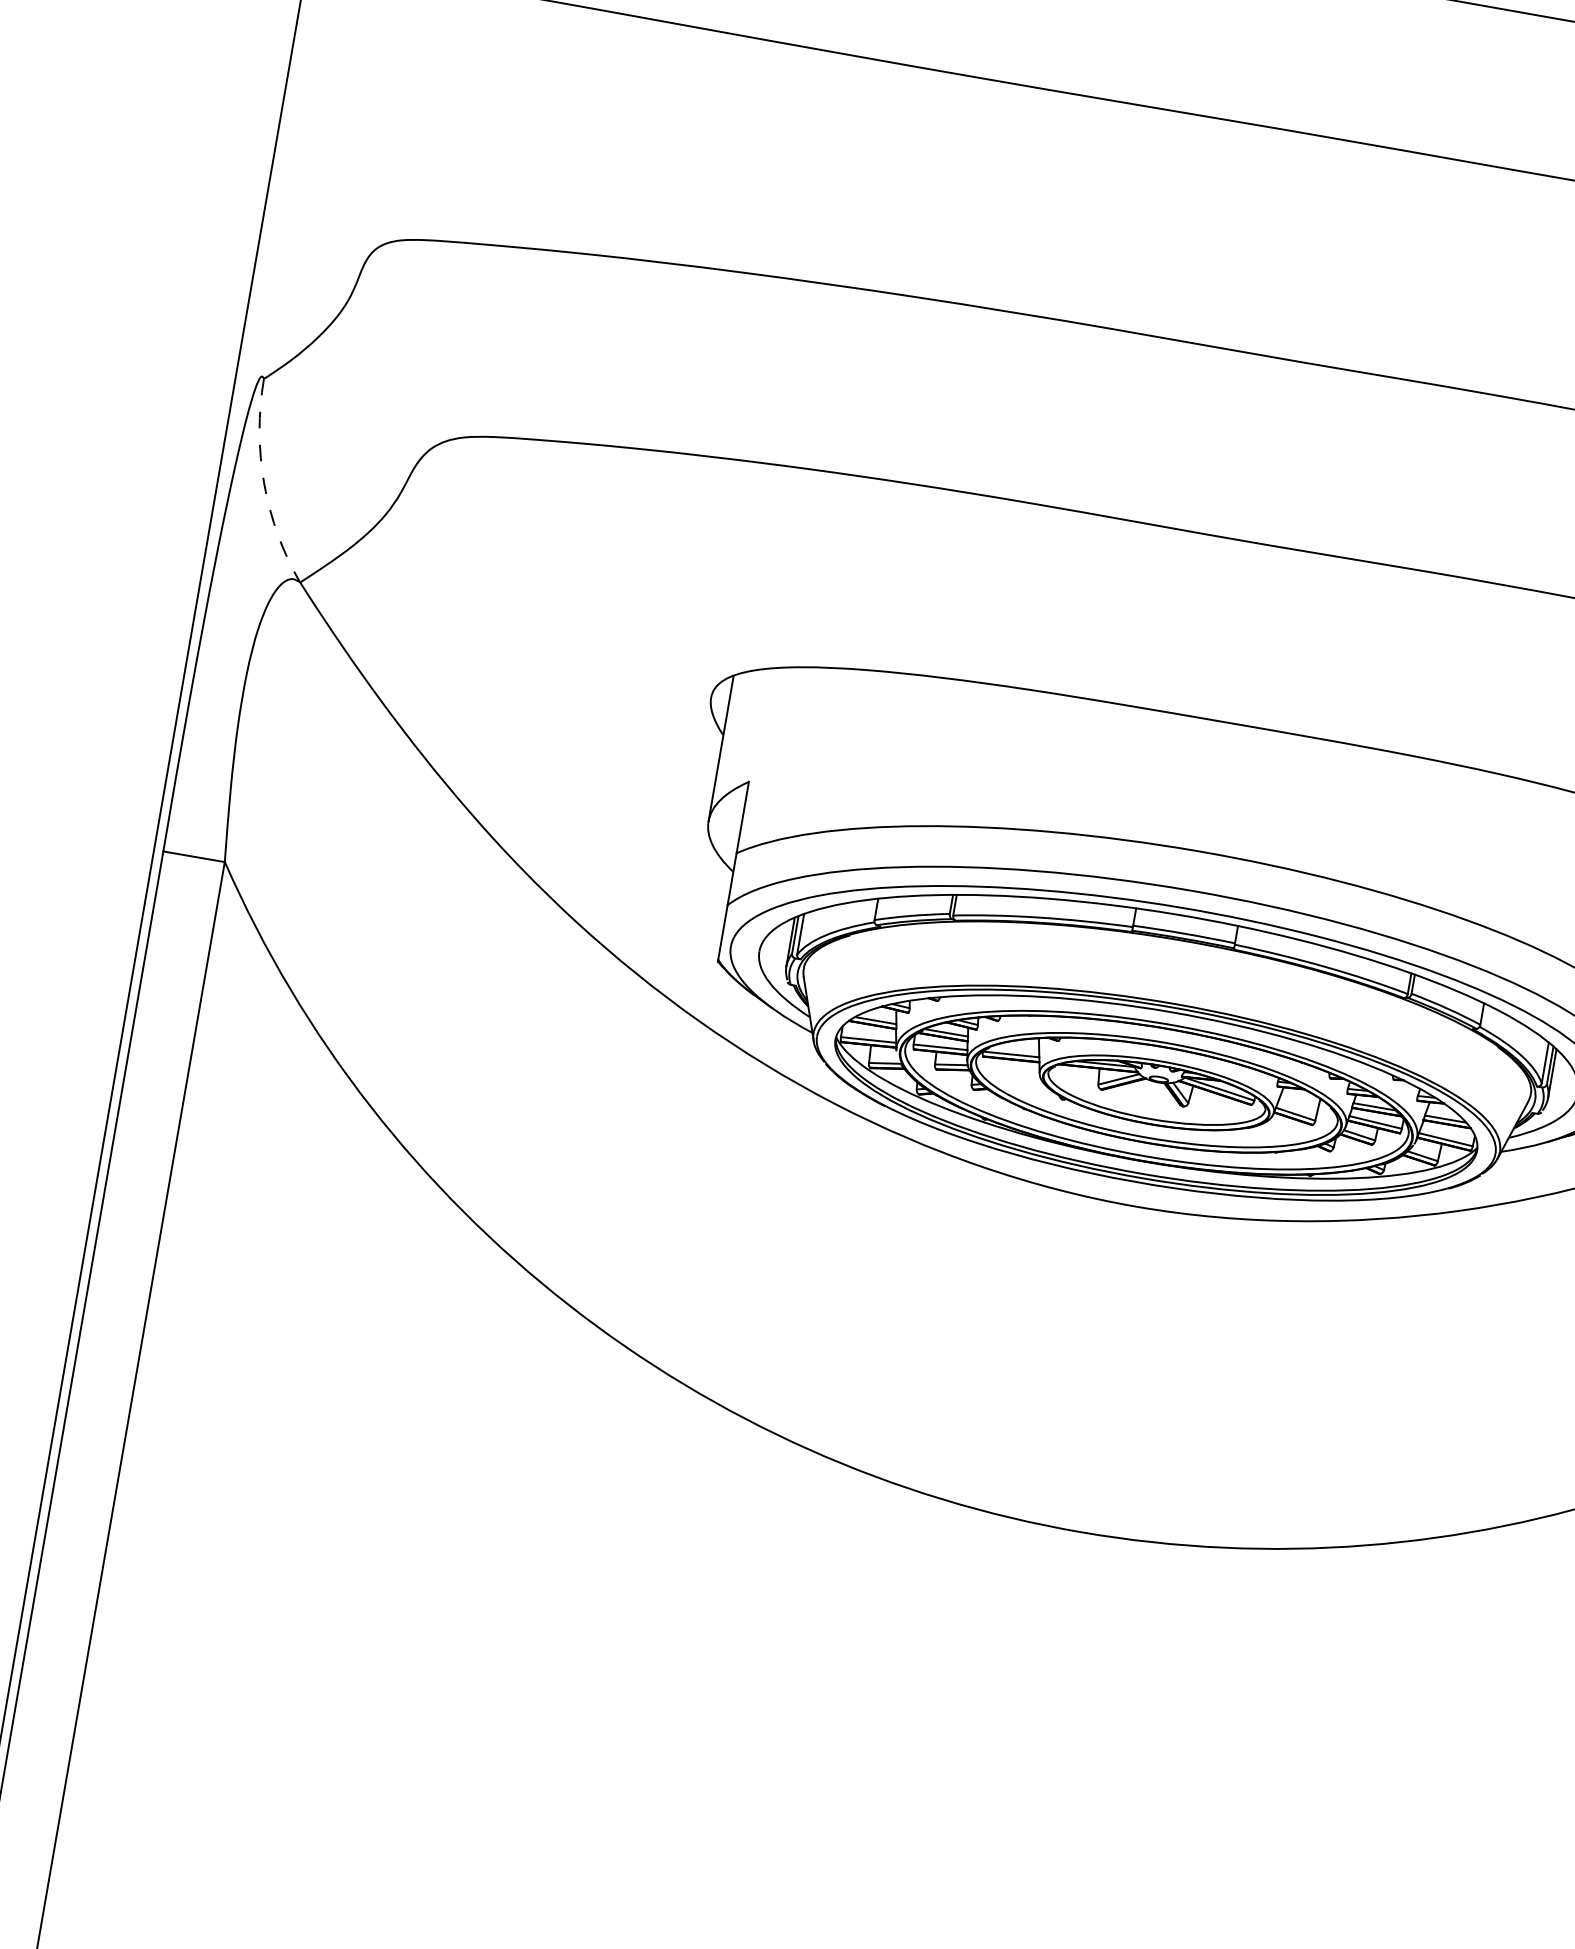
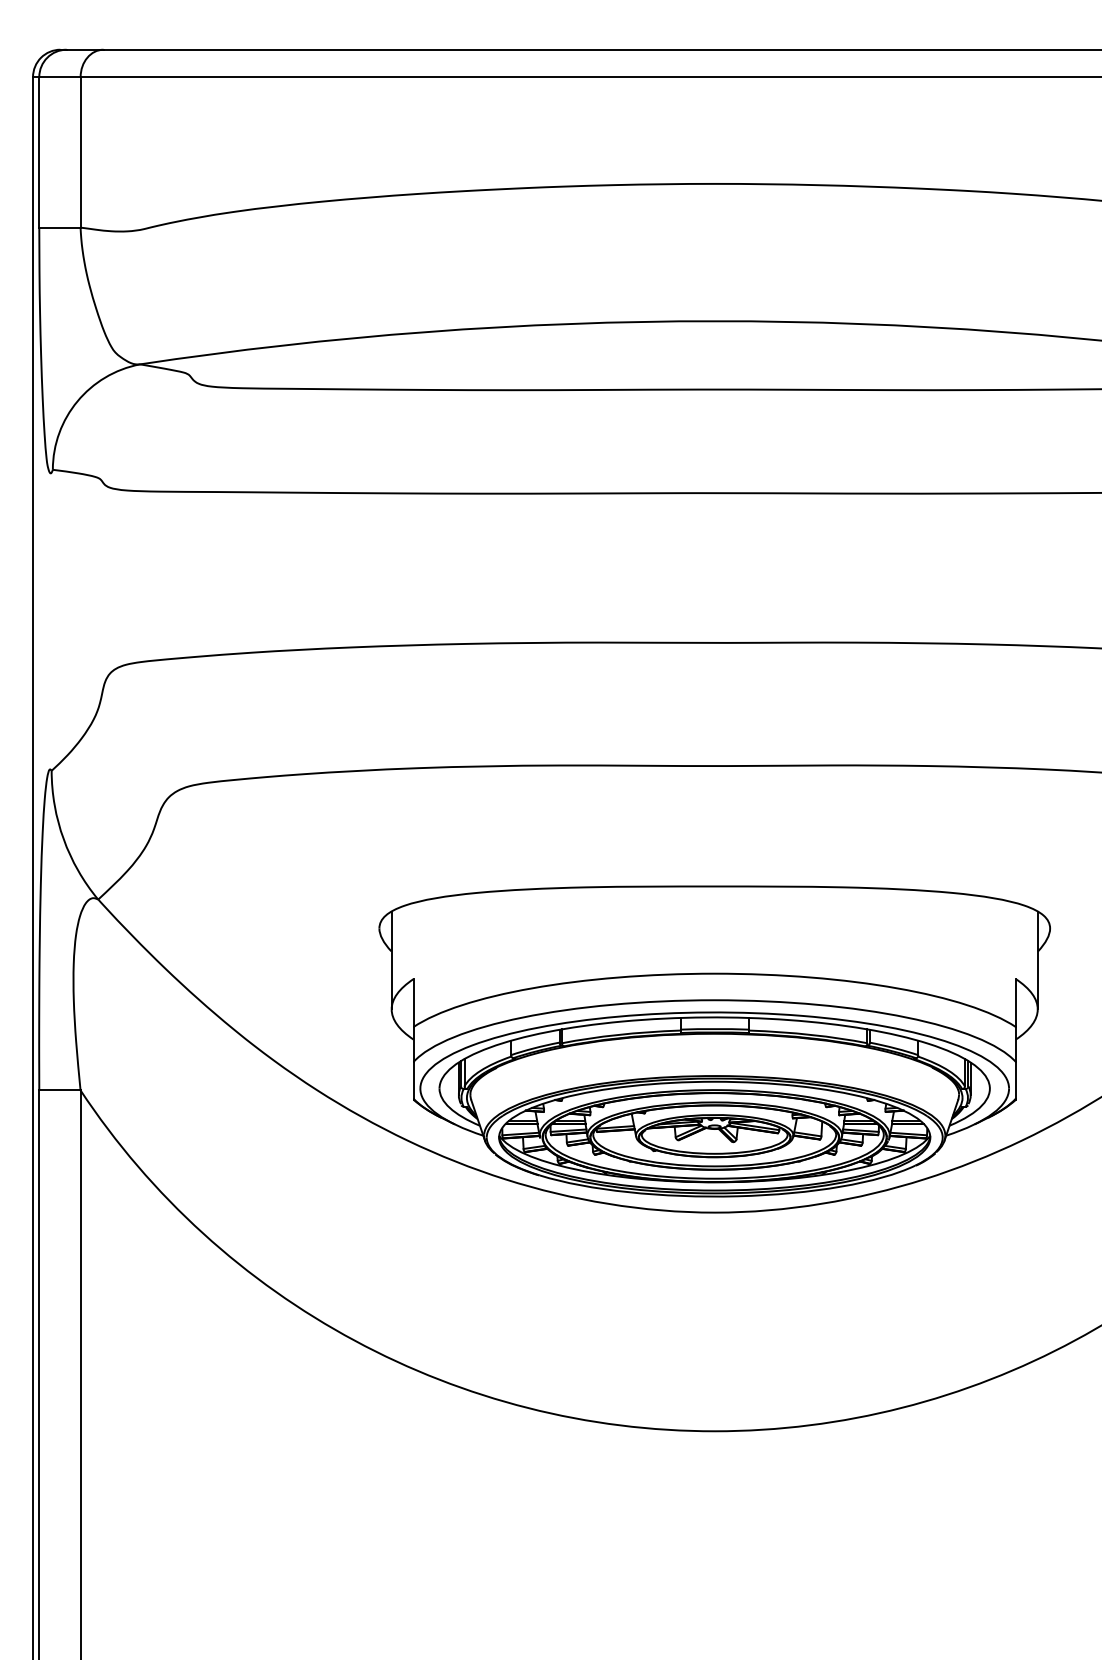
arc: (263, 484) -> (63, 839), dashed -> solid

